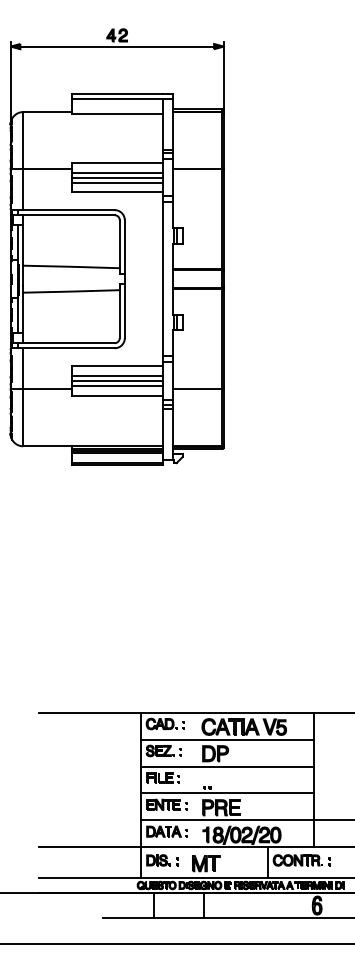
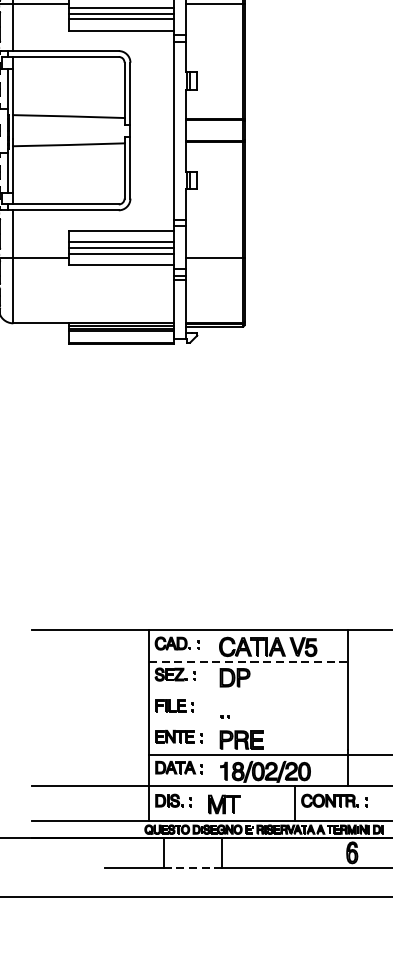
line: (227, 739) -> (248, 661), solid -> dashed
line: (226, 766) -> (247, 692), removed
line: (226, 793) -> (247, 723), removed
line: (179, 918) -> (193, 867), solid -> dashed

